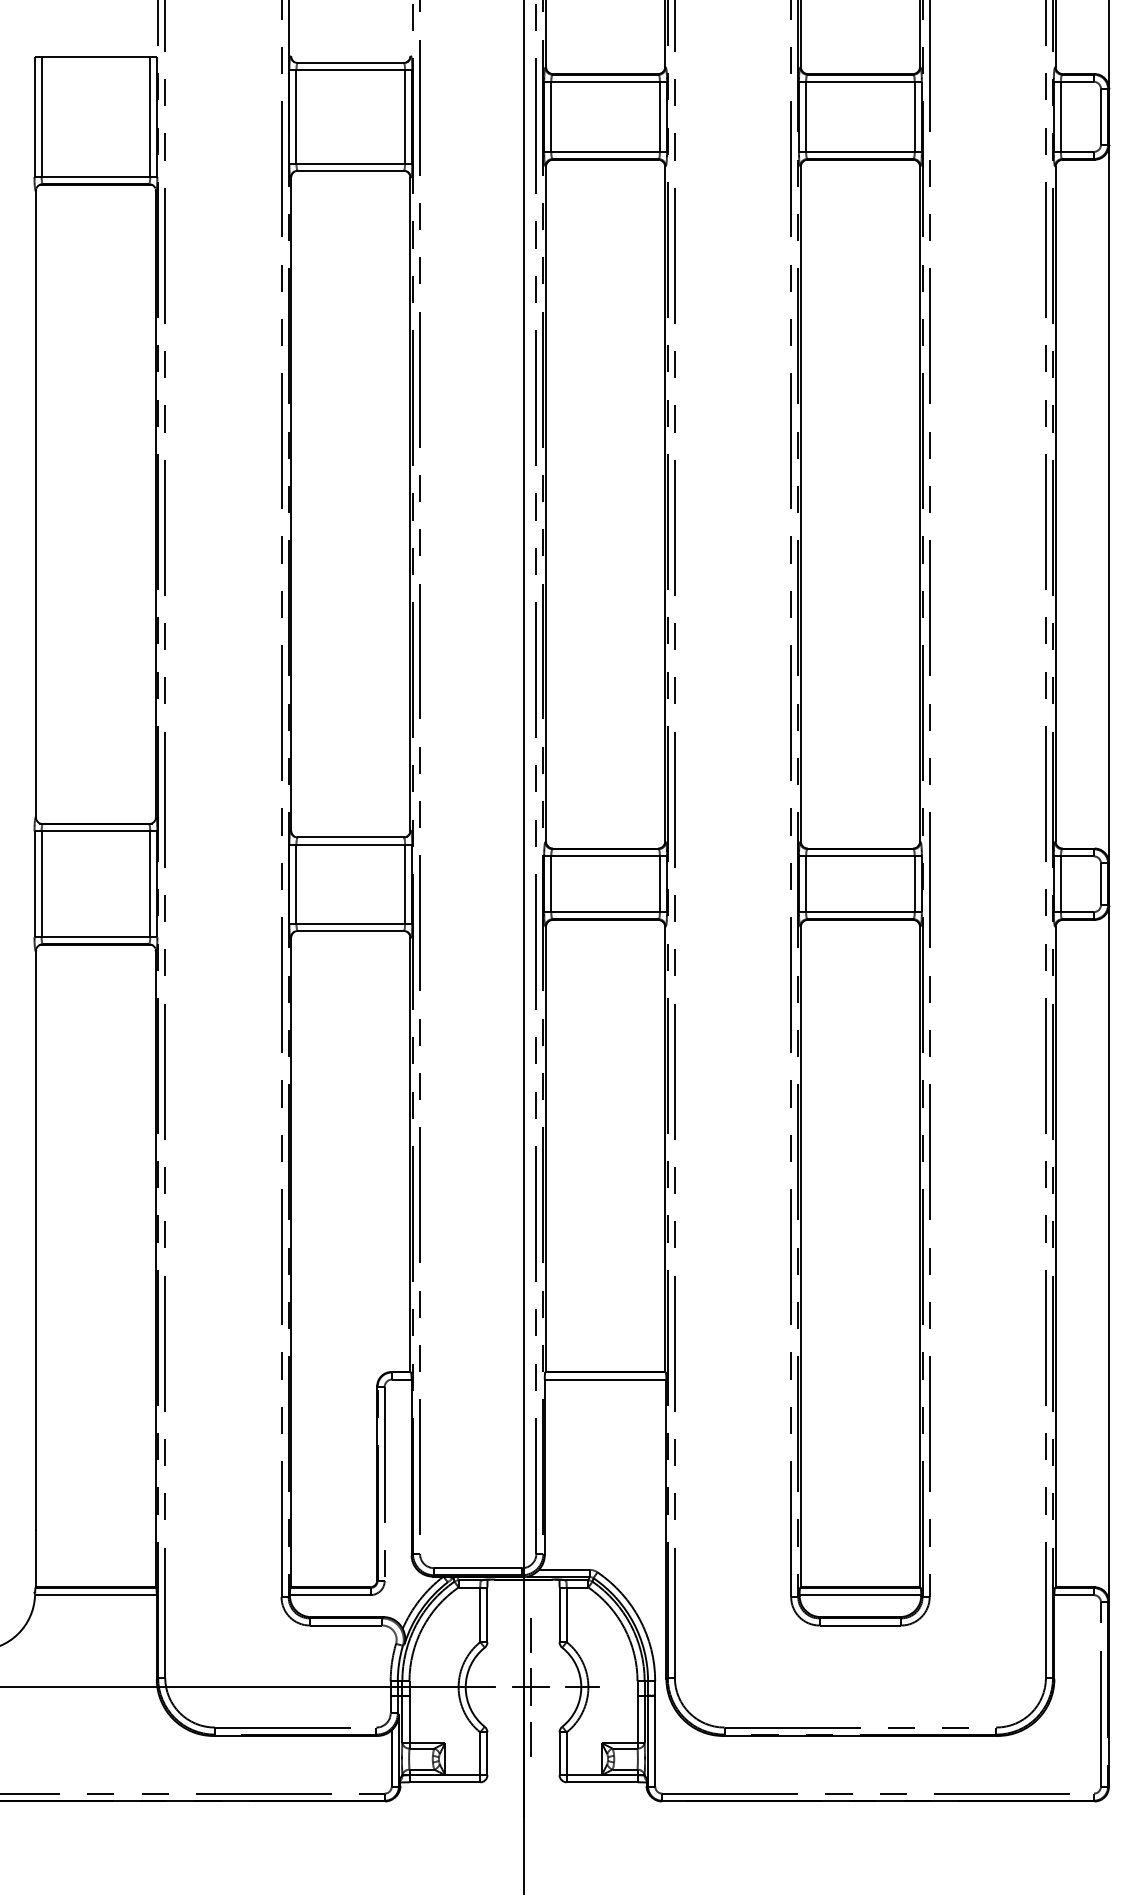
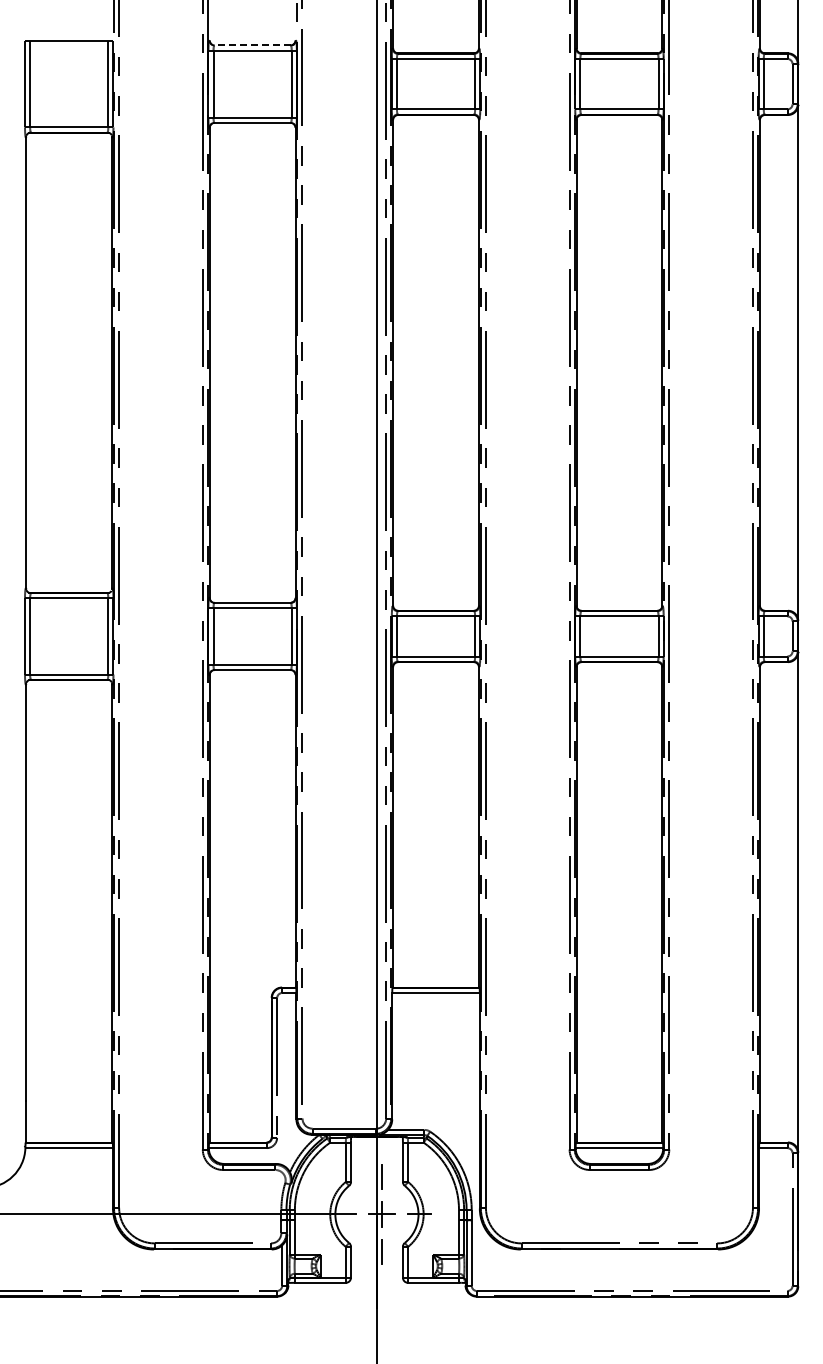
line: (350, 63) -> (252, 45), solid -> dashed

